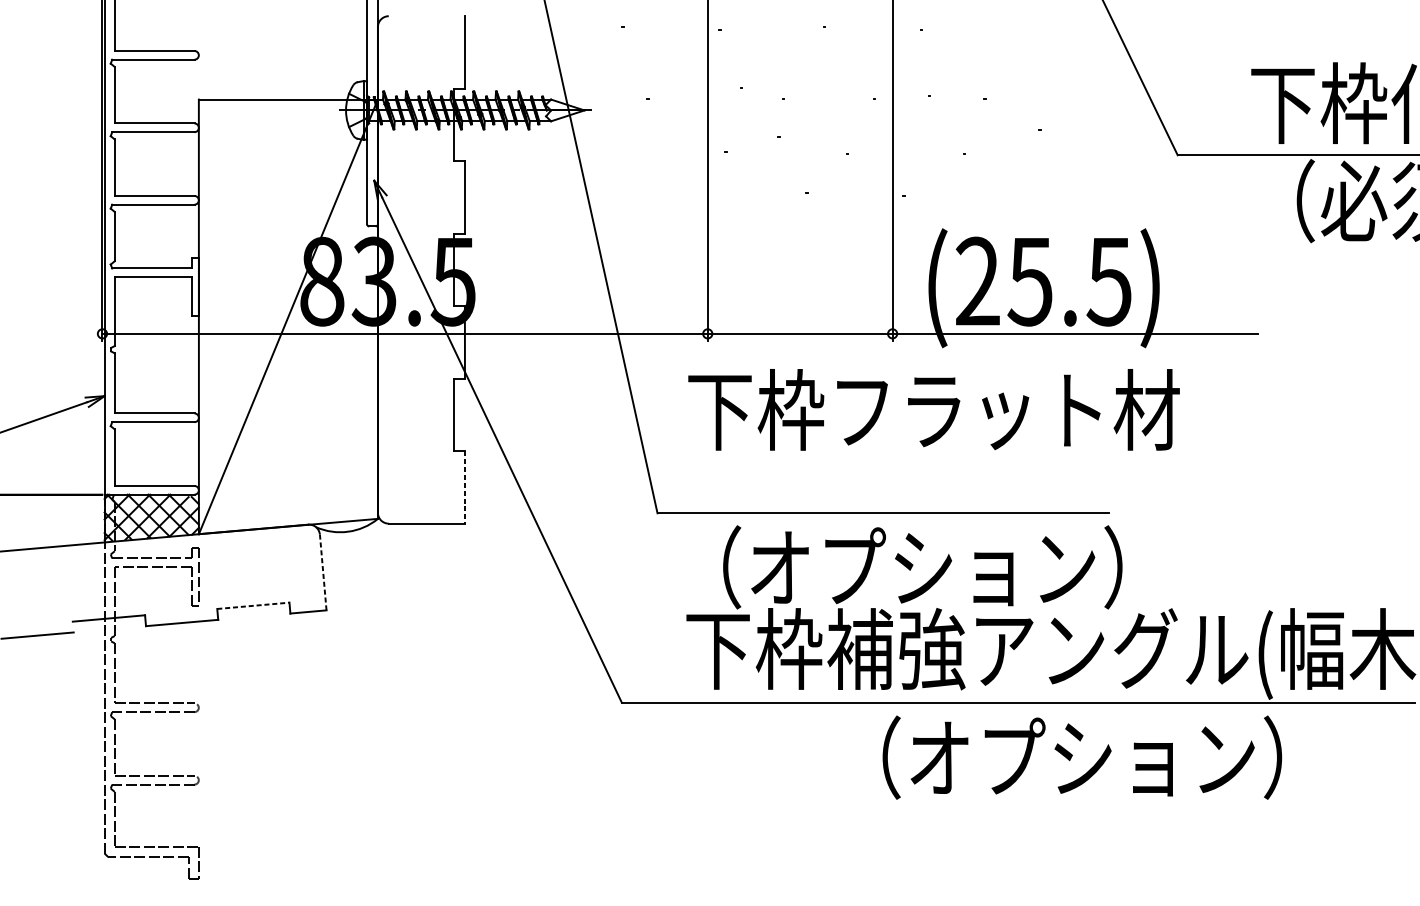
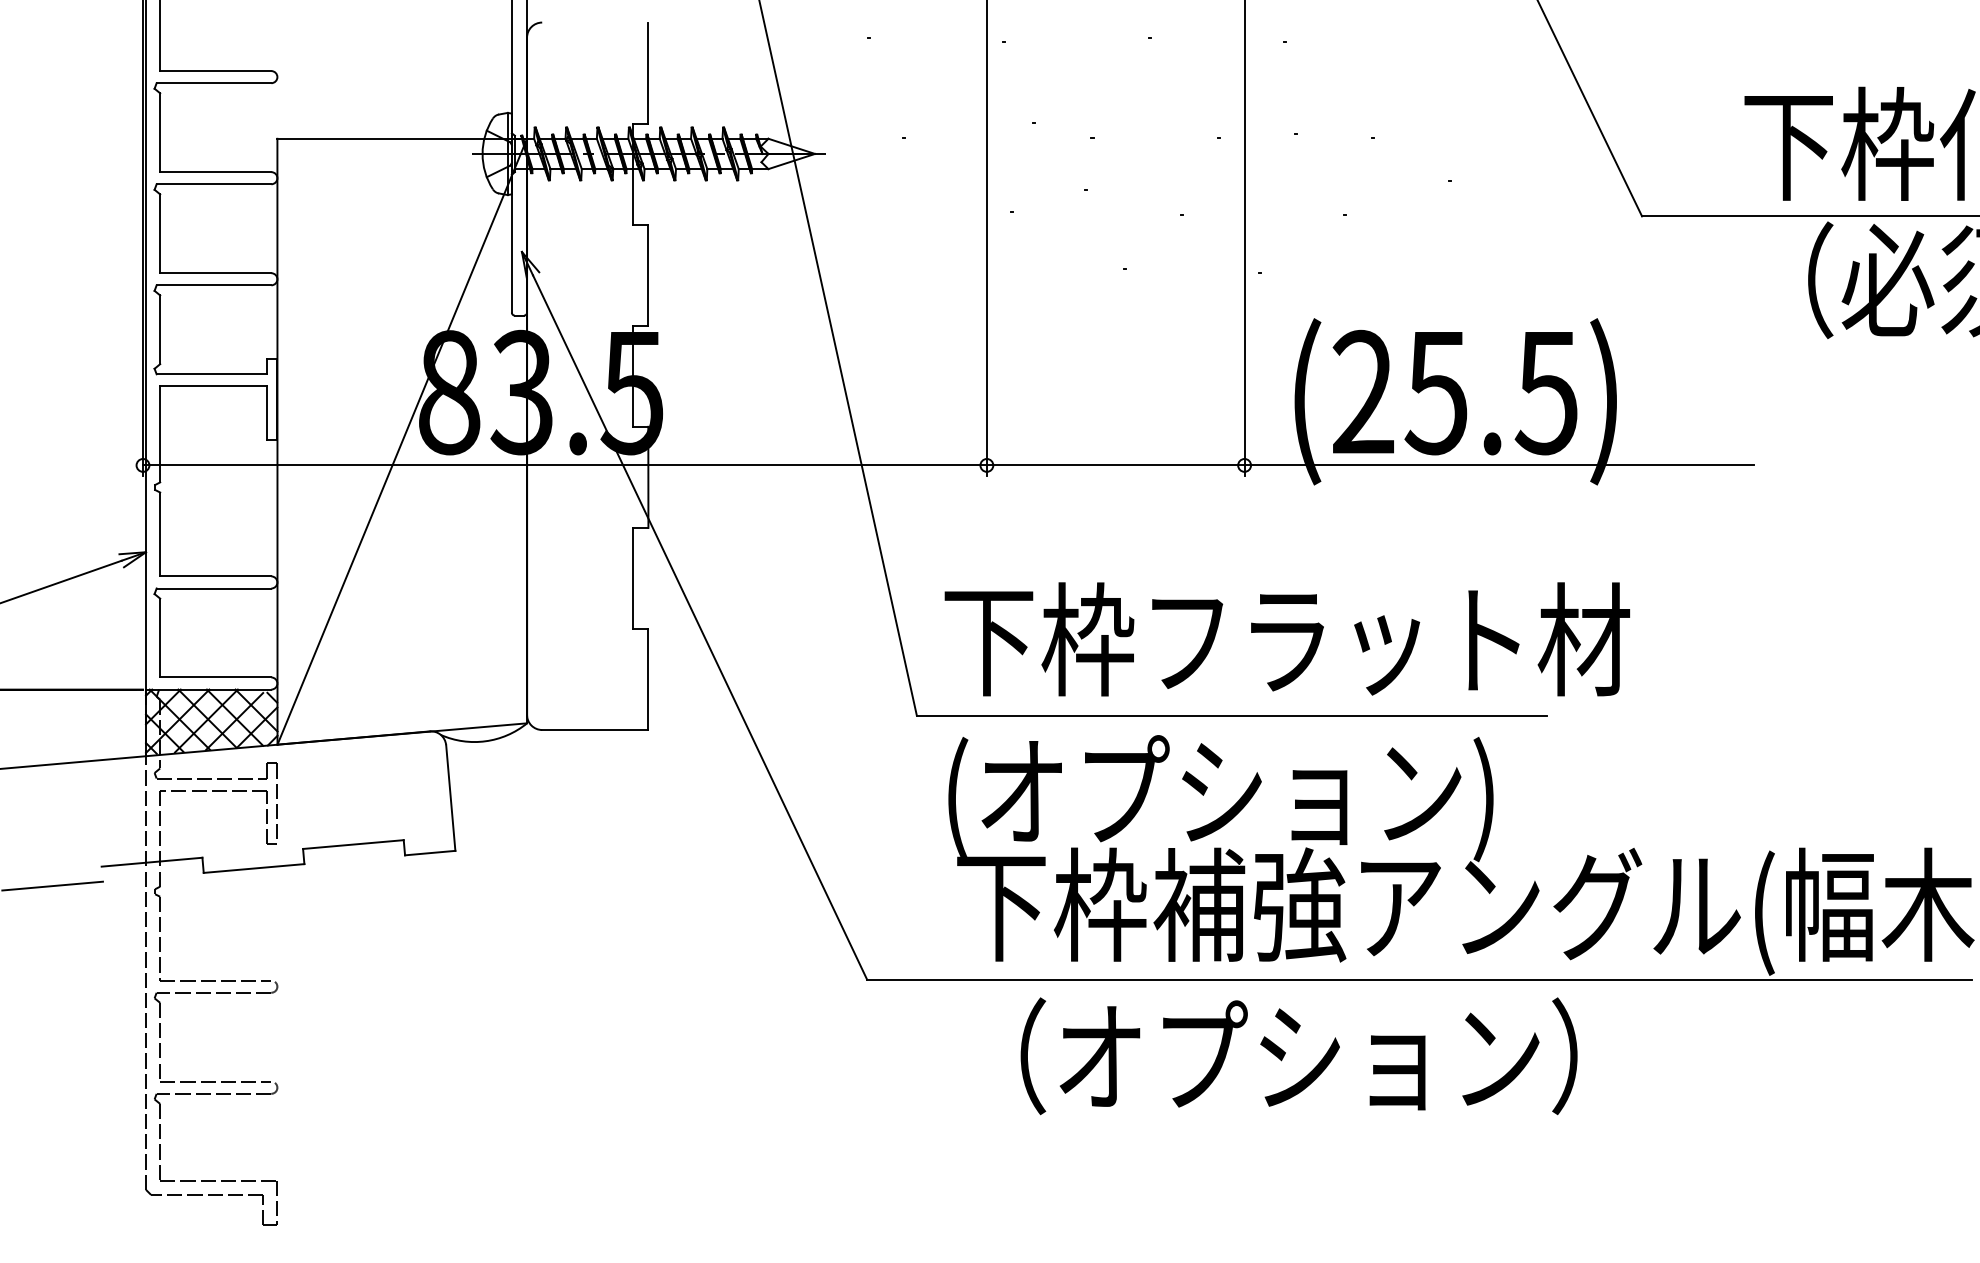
text: (933, 409) -> (1286, 639), moved
line: (465, 487) -> (648, 679), dashed -> solid
line: (323, 572) -> (450, 797), dashed -> solid
text: (901, 572) -> (1256, 797), （オプション） -> (オプション)
line: (253, 605) -> (353, 844), dashed -> solid
text: (1081, 757) -> (1298, 1056), moved

